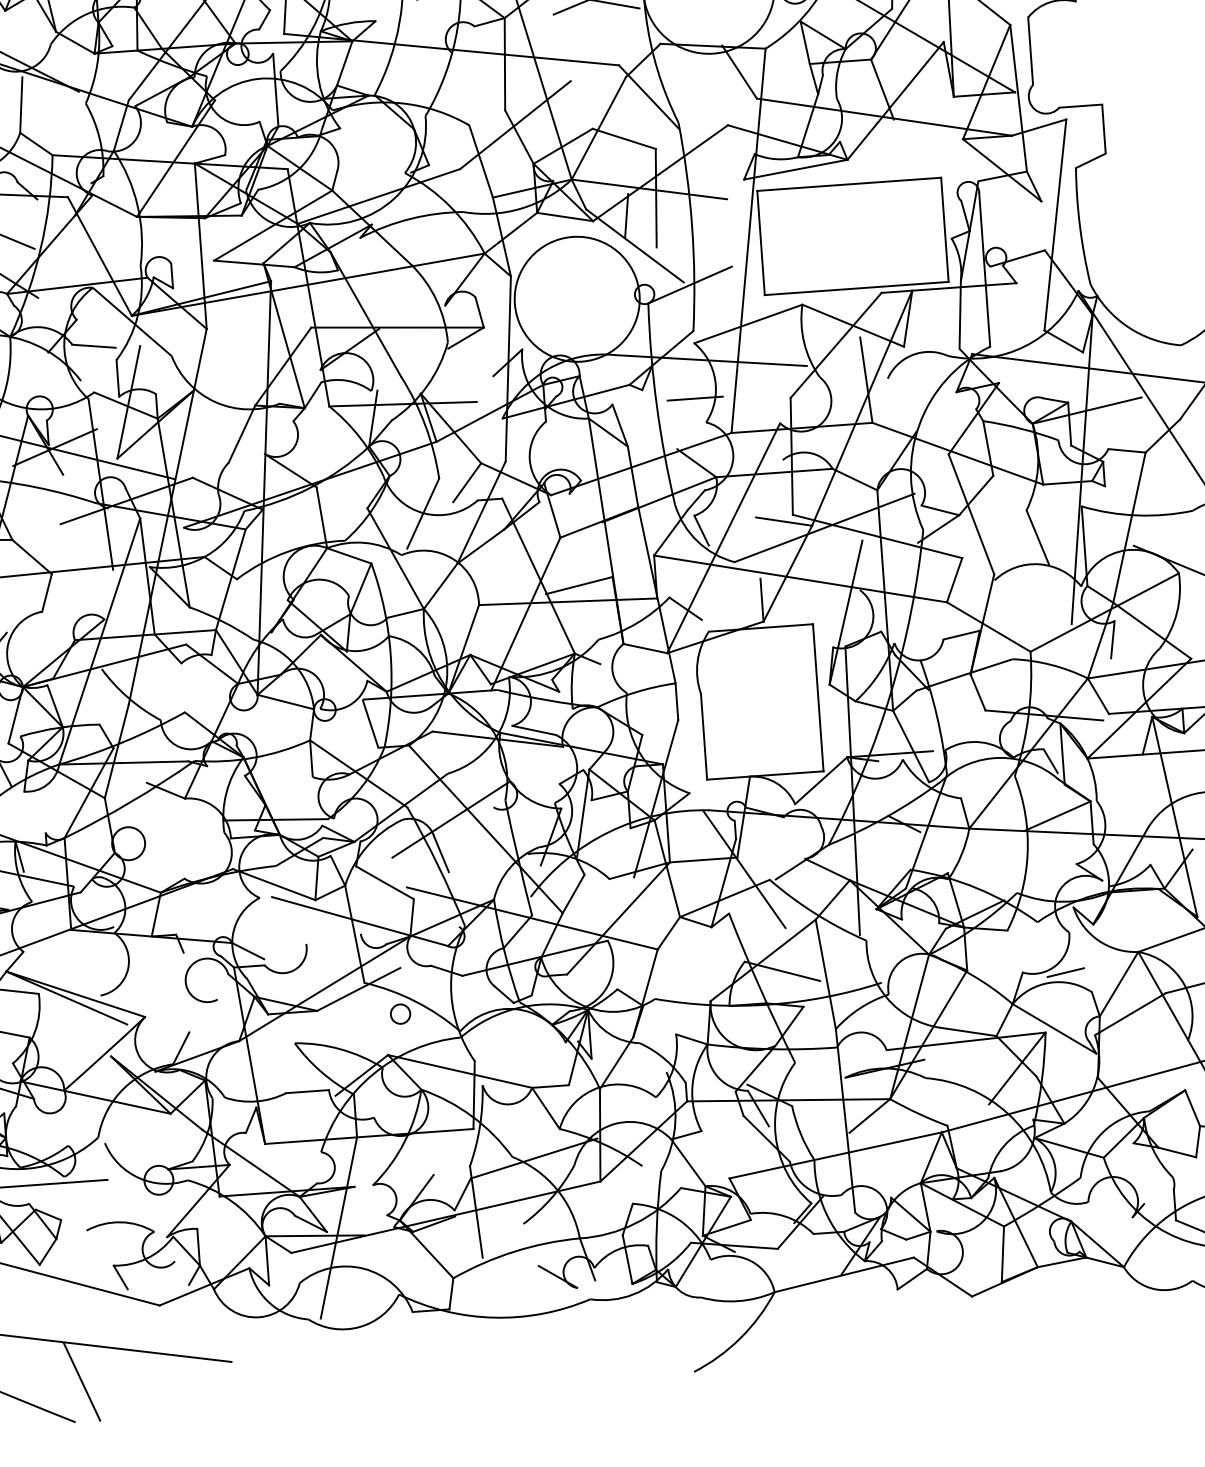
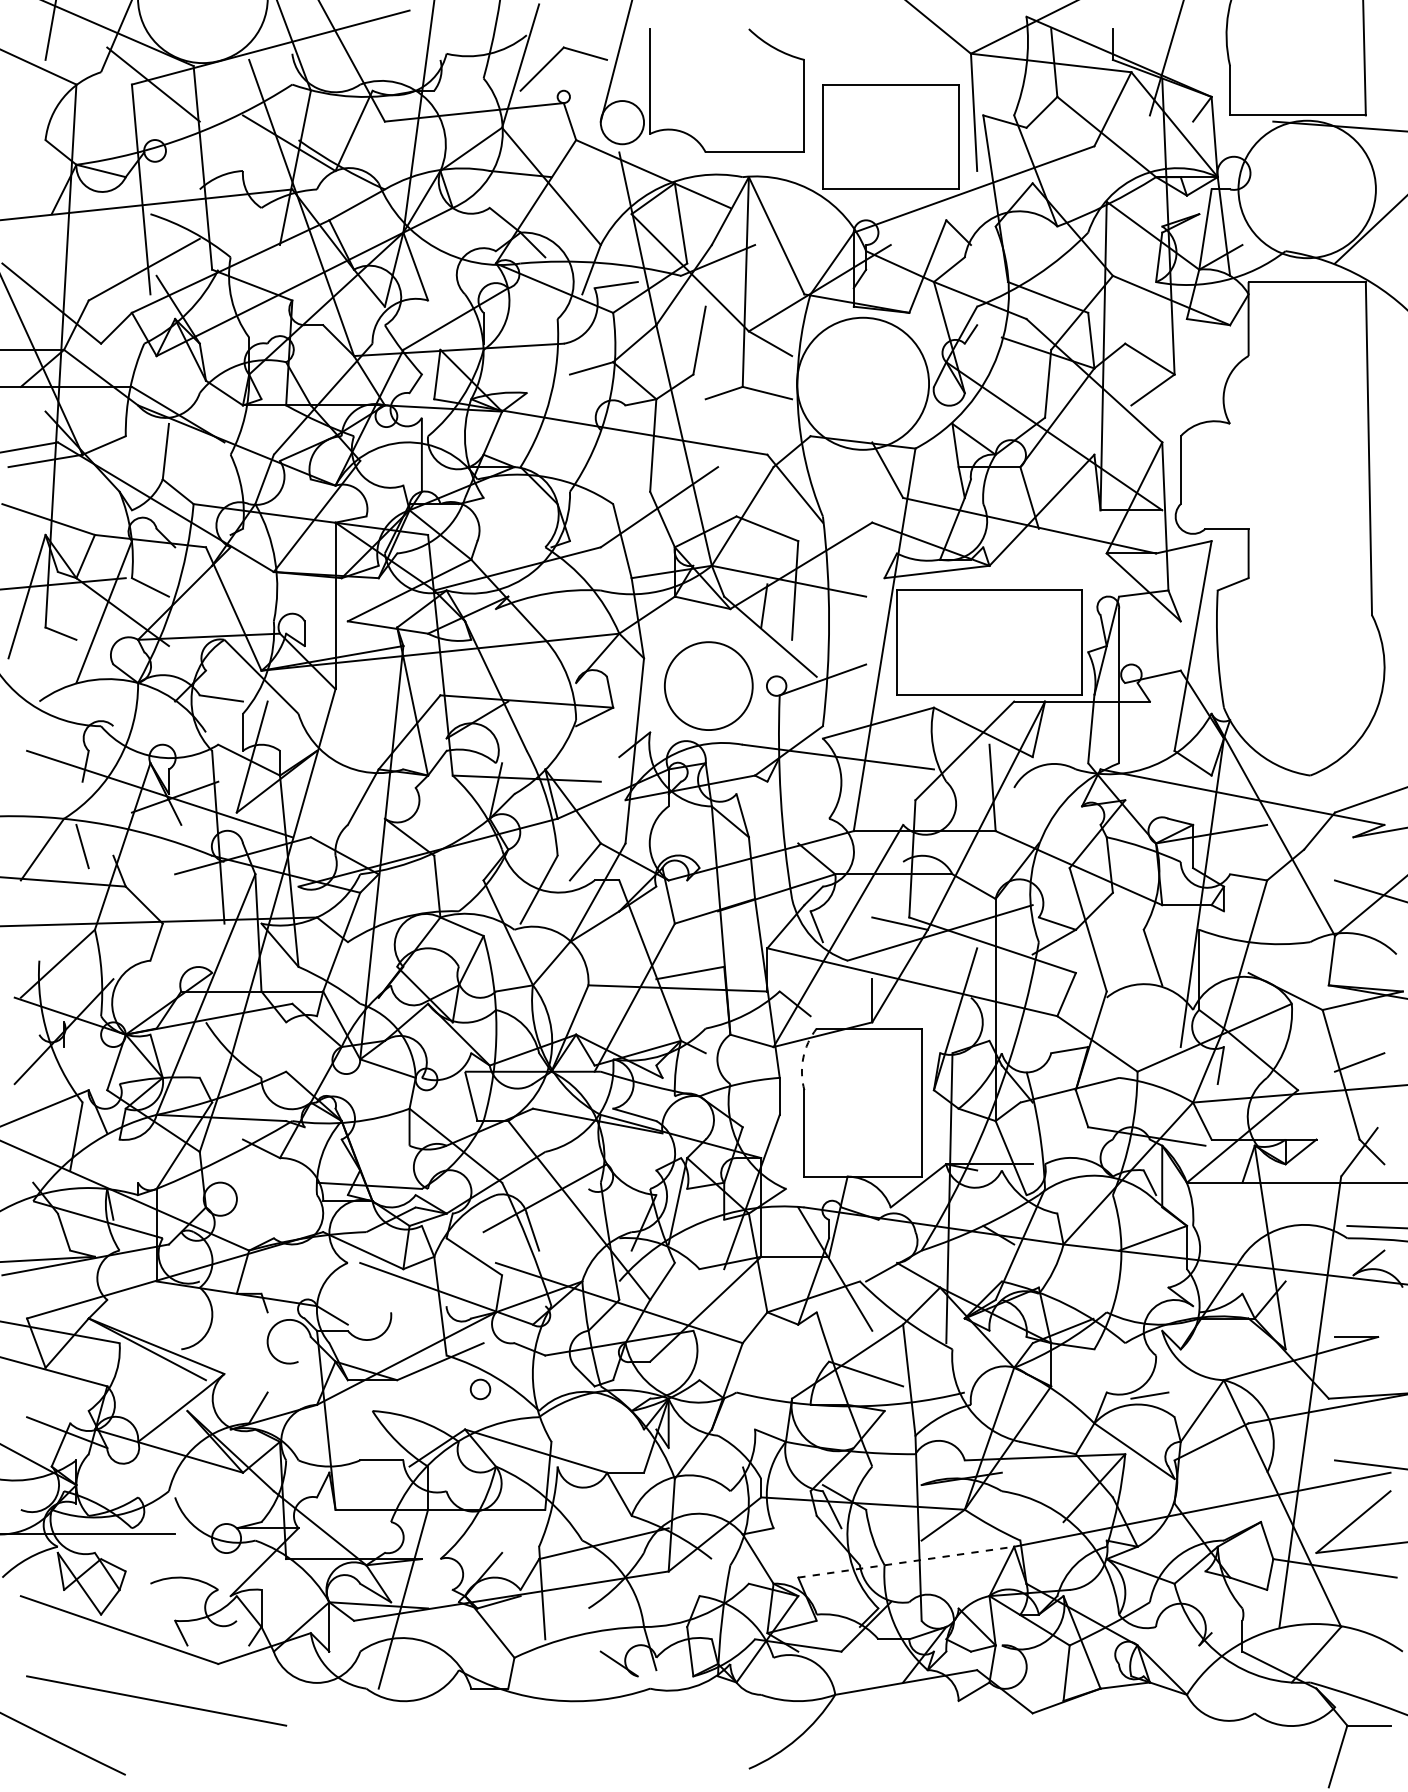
circle: (576, 298) -> (708, 685), size x0.7
line: (694, 399) -> (819, 794), removed
arc: (697, 661) -> (803, 1057), solid -> dashed
line: (835, 1155) -> (906, 1562), solid -> dashed
line: (81, 1381) -> (134, 1734), removed

